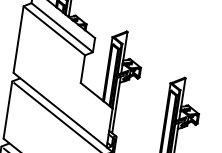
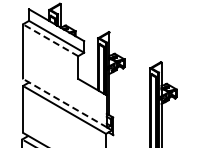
line: (54, 31) -> (50, 40), solid -> dashed
line: (59, 110) -> (64, 103), solid -> dashed

